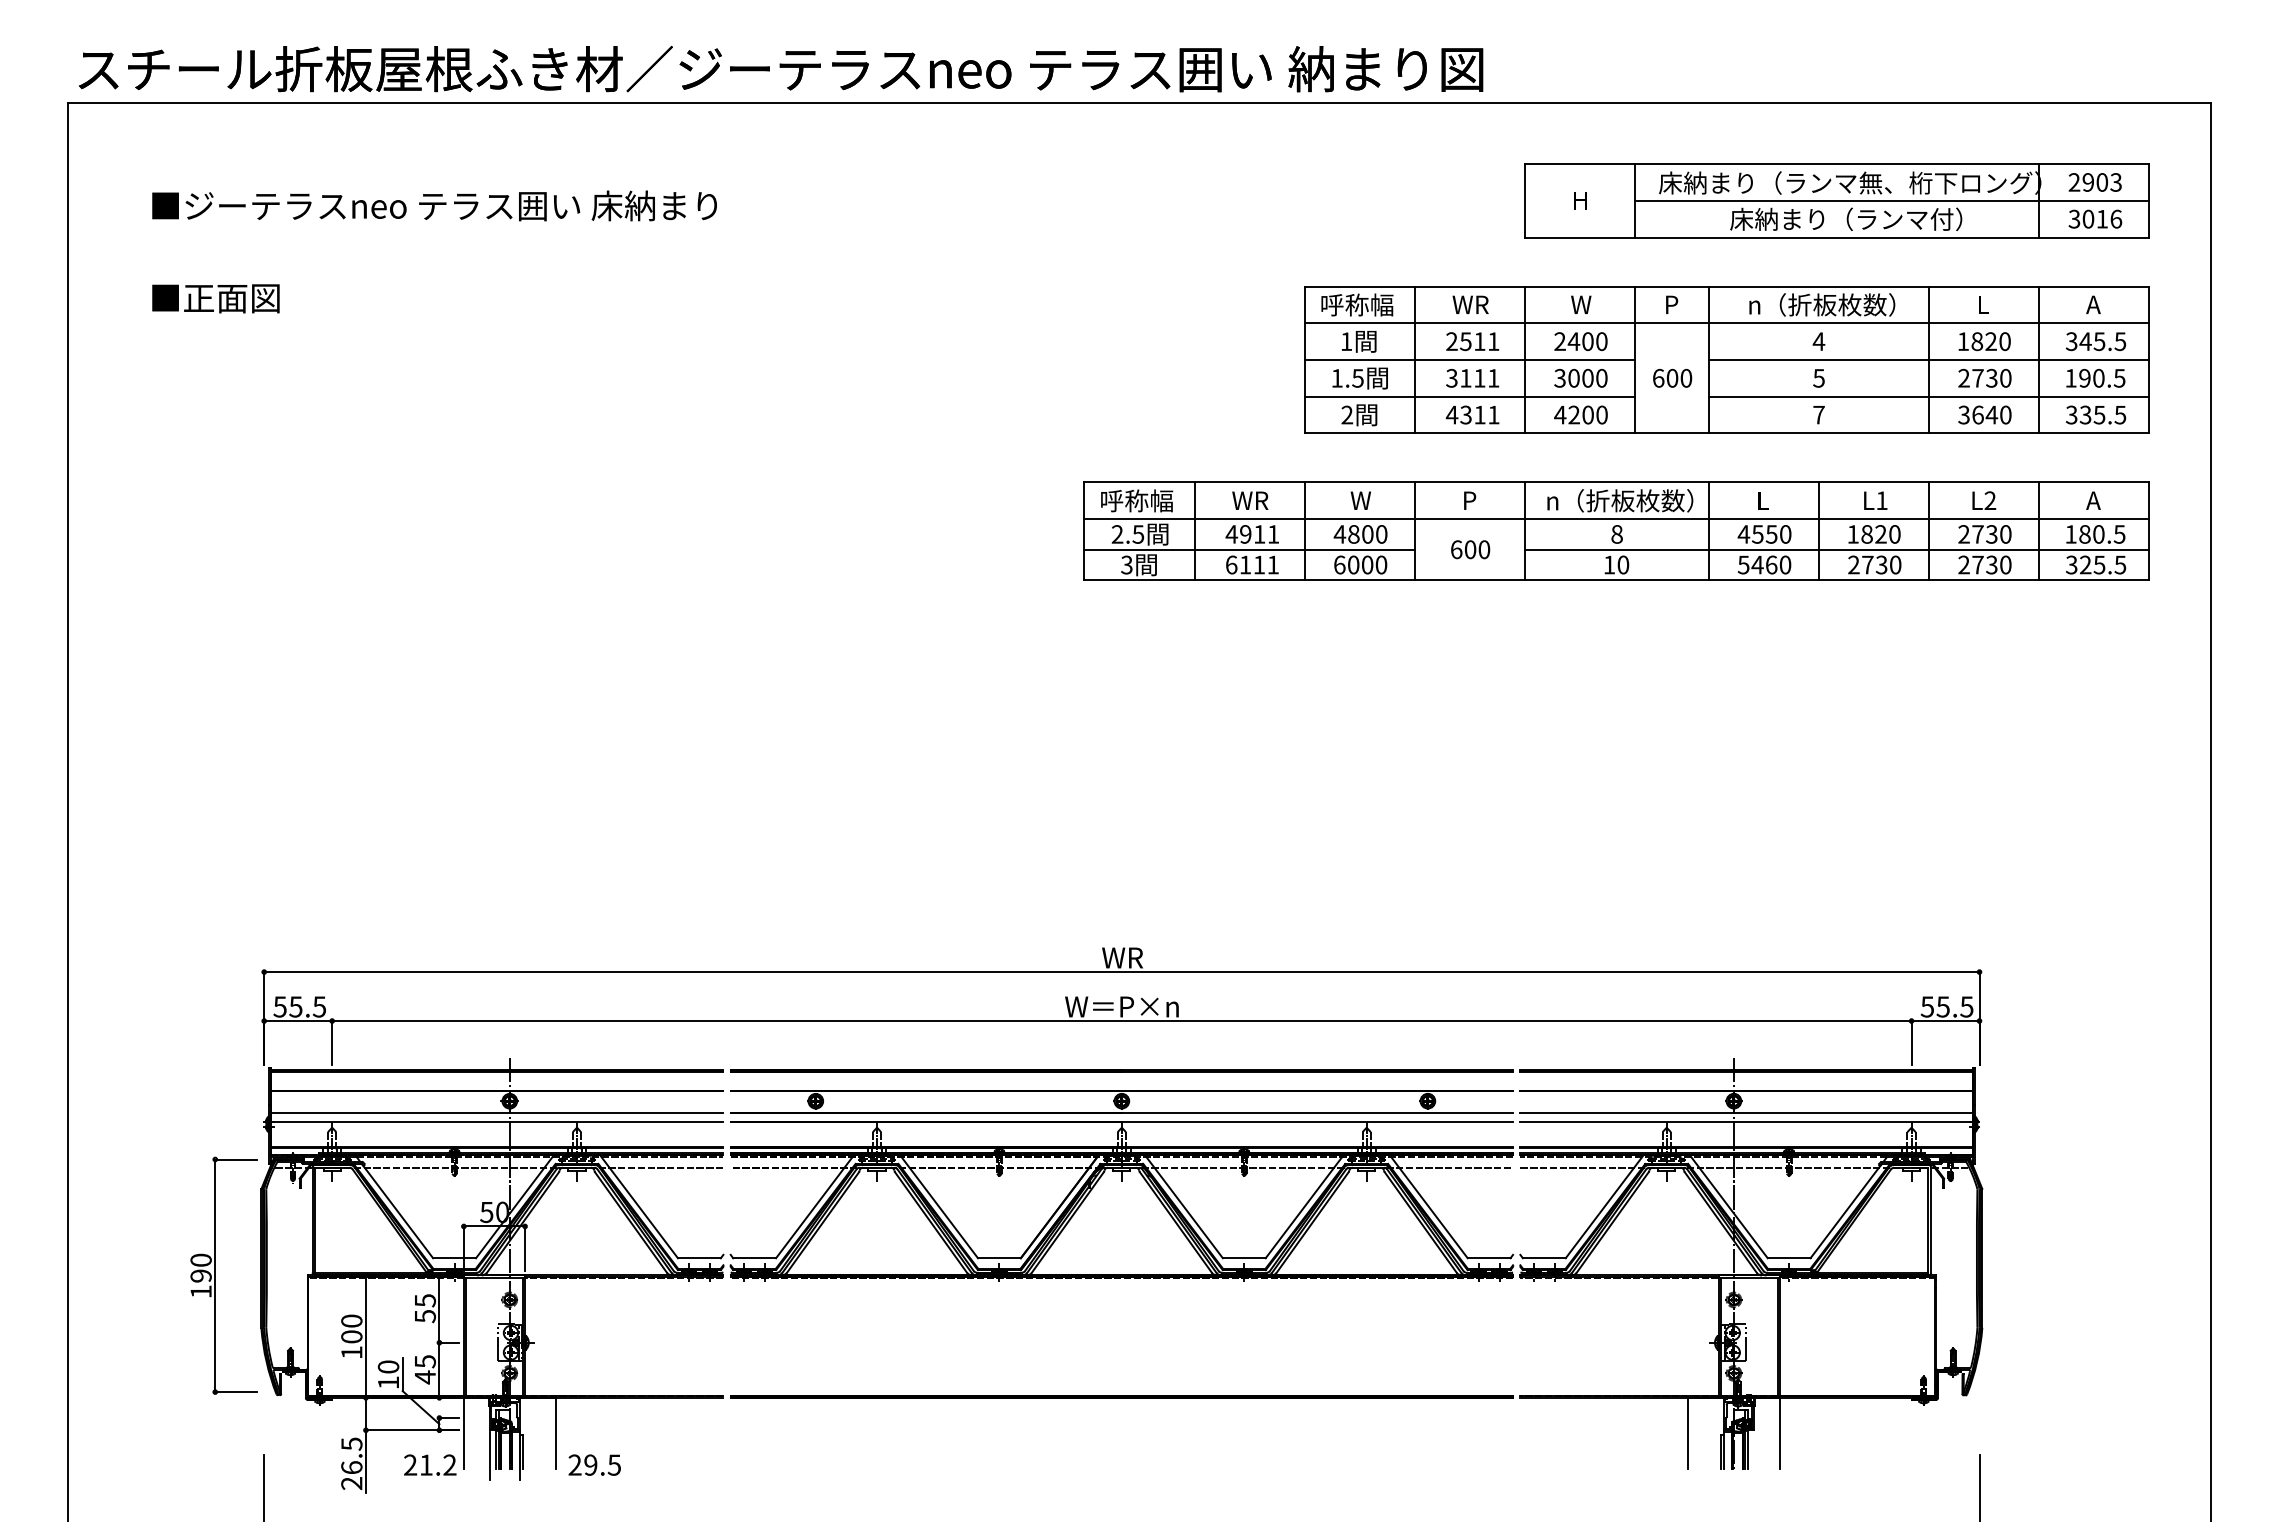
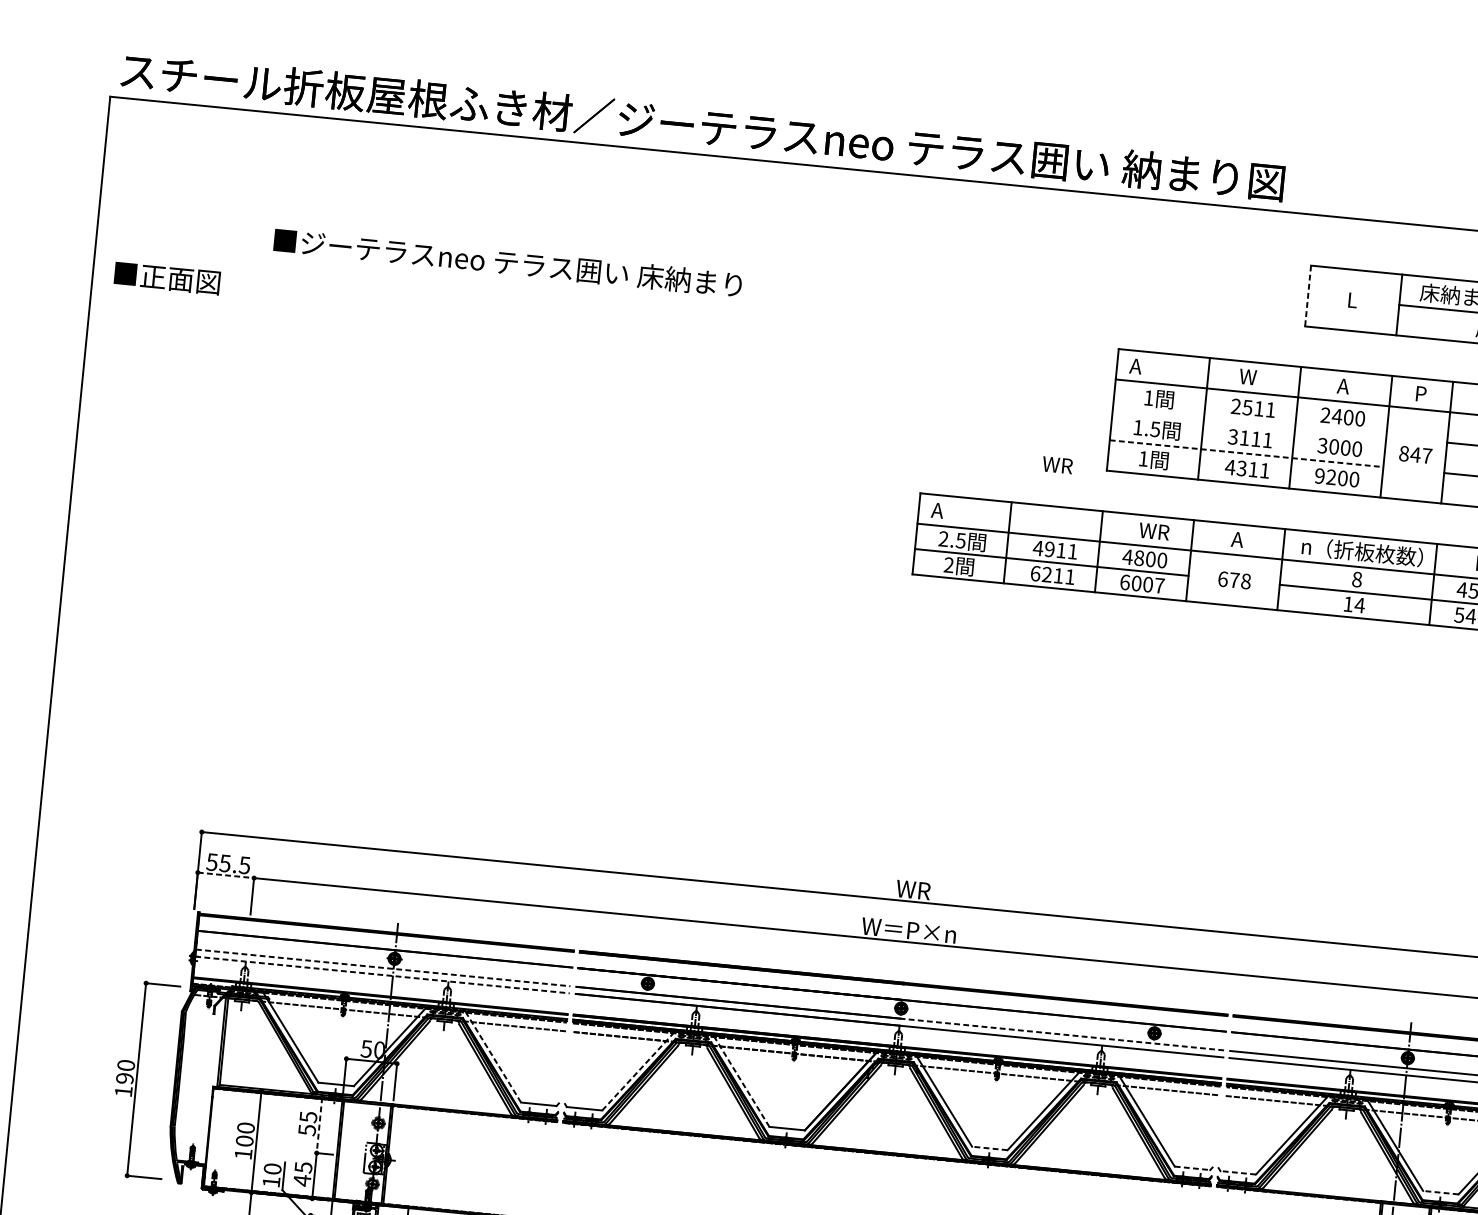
line: (1525, 200) -> (1308, 295), solid -> dashed
text: (1581, 200) -> (1354, 300), H -> L
text: (434, 205) -> (507, 262), moved
text: (215, 298) -> (166, 278), moved
text: (1356, 304) -> (1160, 368), 呼称幅 -> A
text: (1482, 304) -> (1264, 378), WR -> W
text: (1580, 304) -> (1345, 386), W -> A
line: (1469, 360) -> (1249, 423), removed
text: (1672, 377) -> (1415, 454), 600 -> 847
line: (1470, 396) -> (1247, 453), solid -> dashed
text: (1347, 414) -> (1143, 458), 2 -> 1
text: (1560, 414) -> (1320, 475), 4200 -> 9200
text: (1136, 500) -> (962, 512), 呼称幅 -> A
text: (1250, 500) -> (1057, 465), moved
text: (1380, 500) -> (1164, 532), W -> WR
text: (1468, 500) -> (1236, 539), P -> A
text: (1477, 549) -> (1240, 580), 600 -> 678
text: (1245, 564) -> (1047, 574), 6111 -> 6211
text: (1381, 564) -> (1159, 585), 6000 -> 6007
text: (1623, 564) -> (1360, 605), 10 -> 14
text: (1126, 565) -> (948, 565), 3 -> 2
line: (298, 1021) -> (226, 875), solid -> dashed
line: (497, 1113) -> (383, 968), solid -> dashed
line: (1317, 1113) -> (1062, 1034), solid -> dashed
line: (497, 1121) -> (382, 974), solid -> dashed
line: (638, 1206) -> (492, 1056), solid -> dashed
line: (815, 1206) -> (639, 1070), solid -> dashed
line: (938, 1206) -> (740, 1080), solid -> dashed
line: (1243, 1258) -> (989, 1148), solid -> dashed
line: (1489, 1258) -> (1192, 1168), solid -> dashed
line: (1543, 1258) -> (1237, 1172), solid -> dashed
line: (1788, 1258) -> (1440, 1192), solid -> dashed
line: (439, 1309) -> (319, 1125), solid -> dashed

